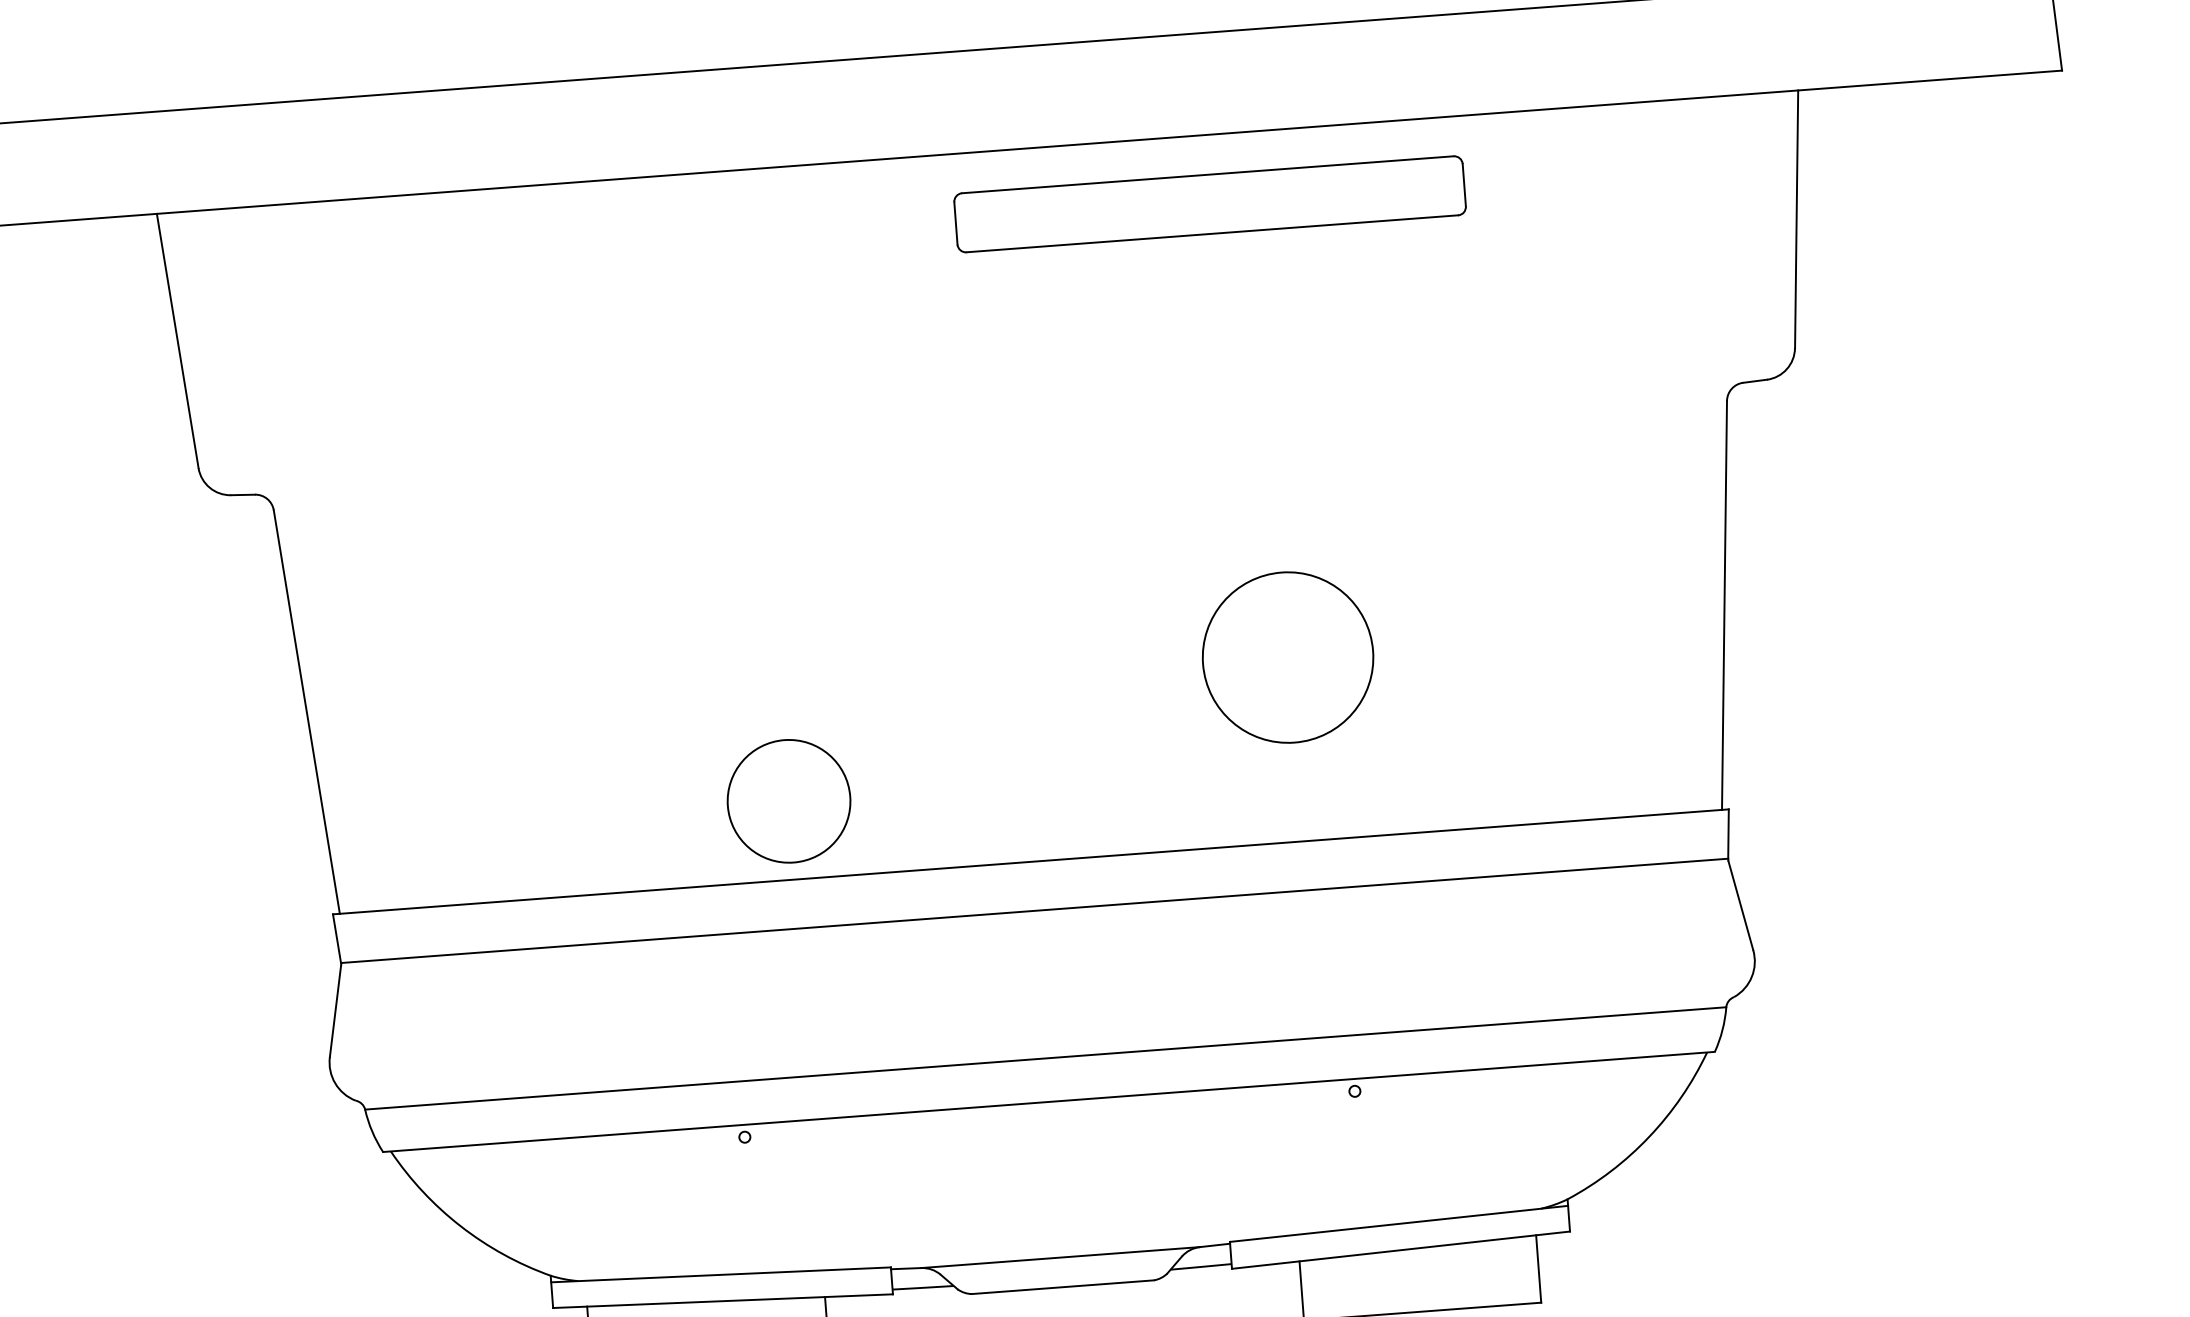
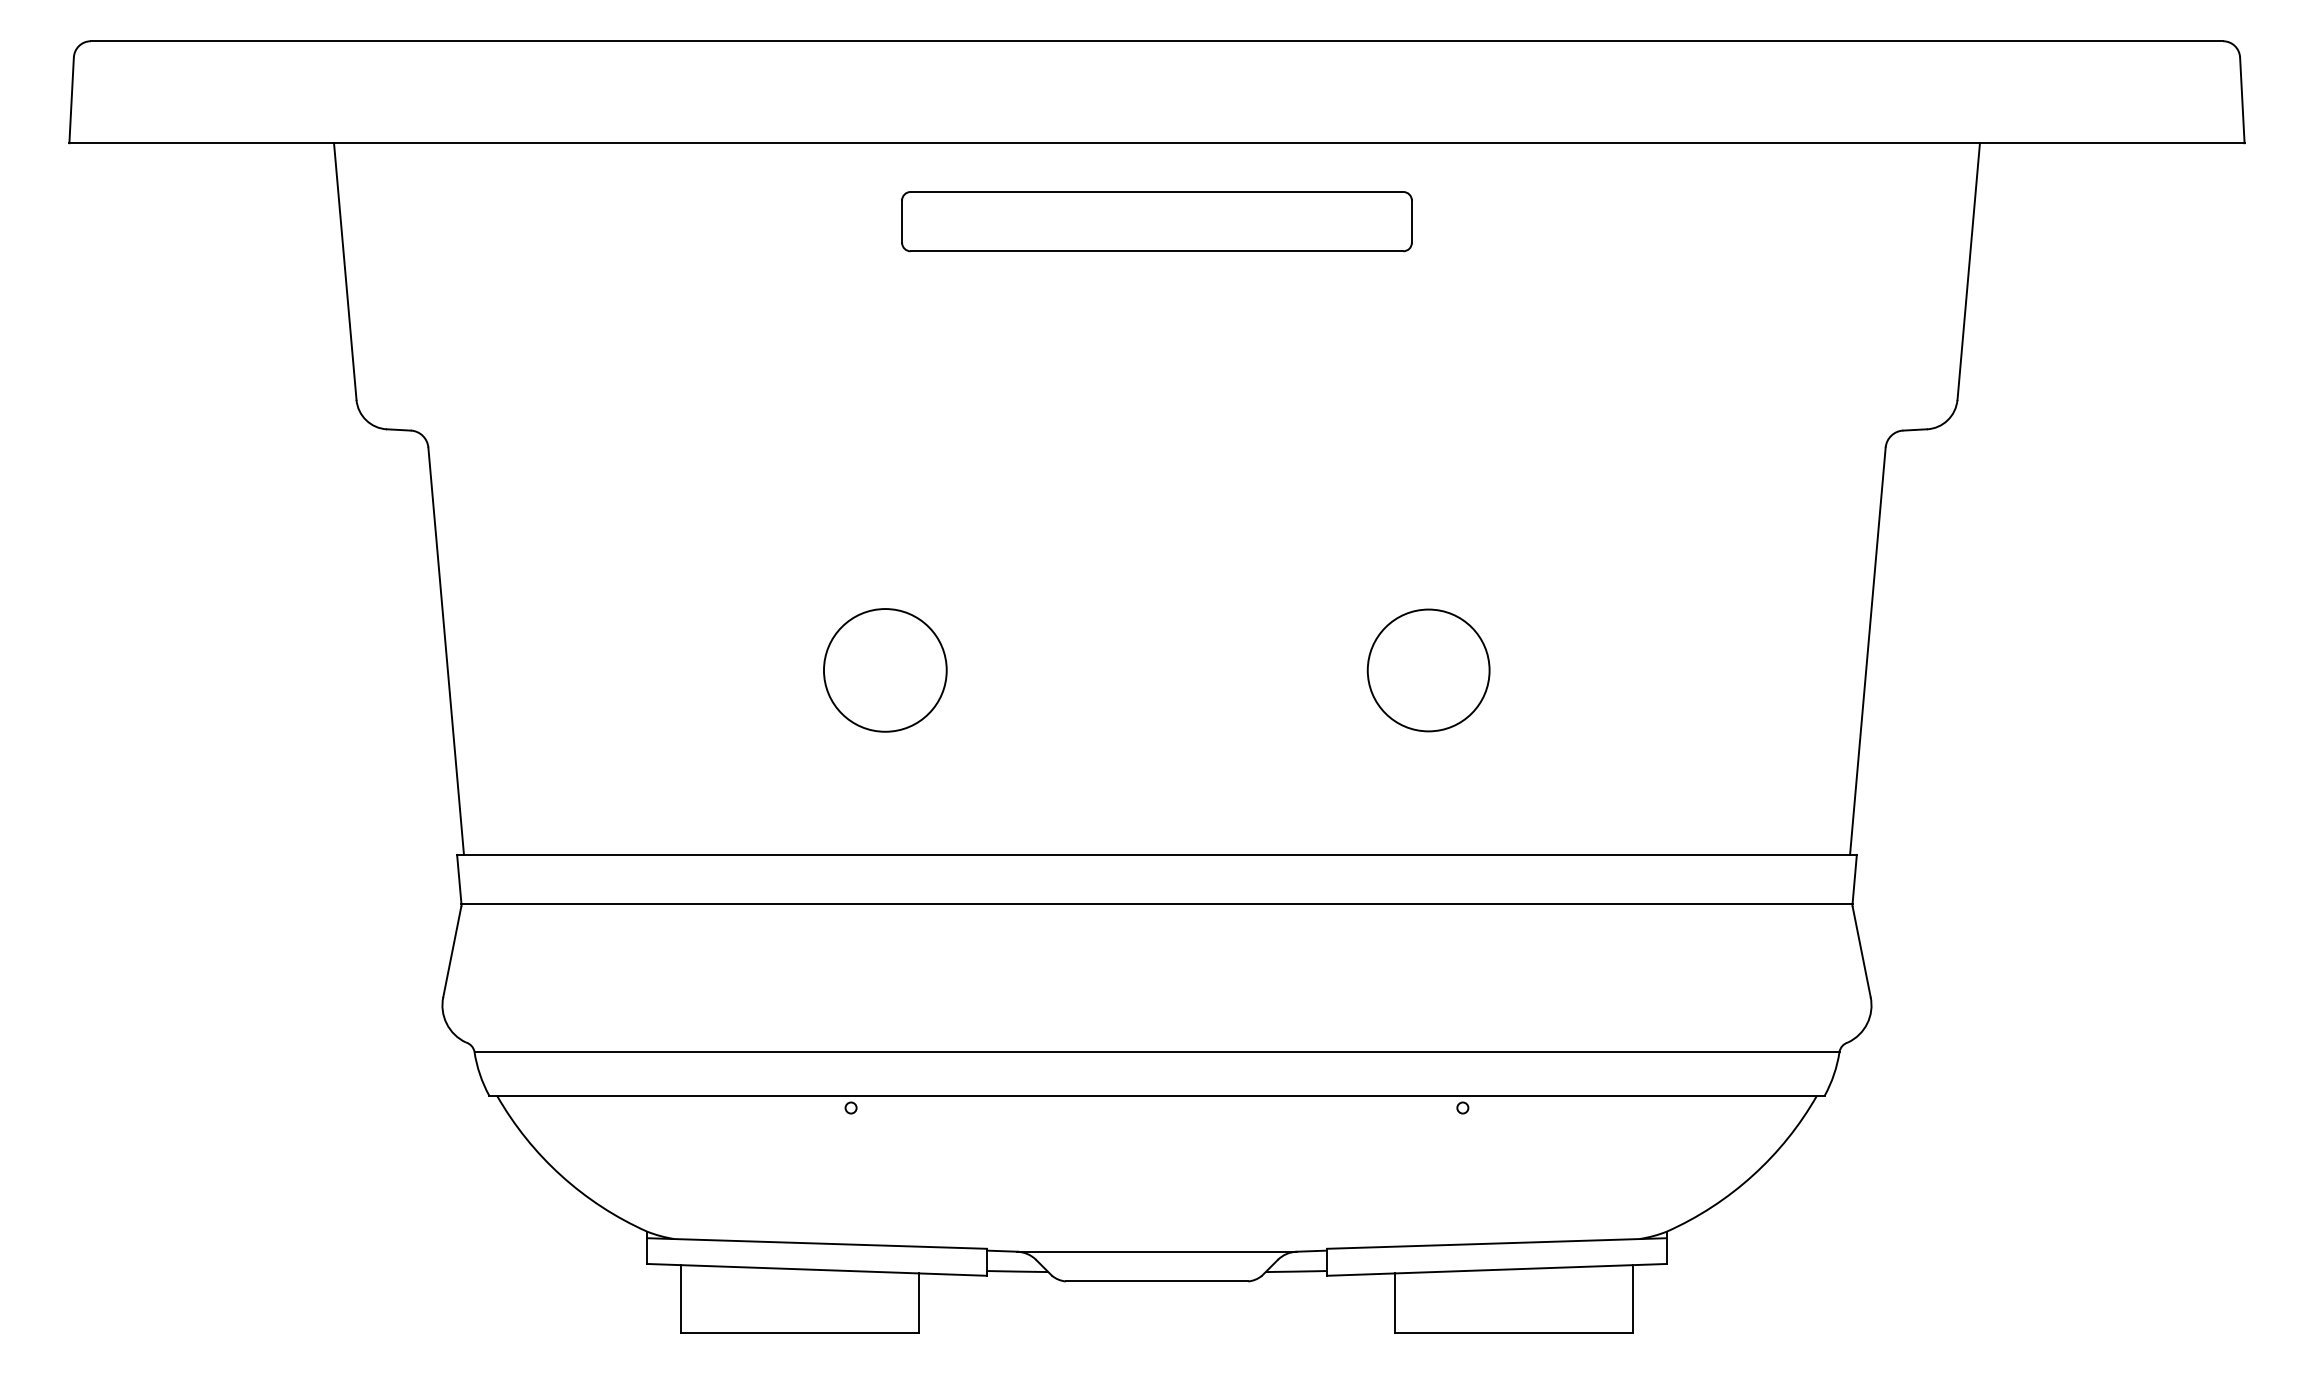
part: (1209, 204) -> (1156, 221), moved
circle: (1287, 657) -> (1428, 670), size x0.71
circle: (789, 801) -> (885, 670), moved

